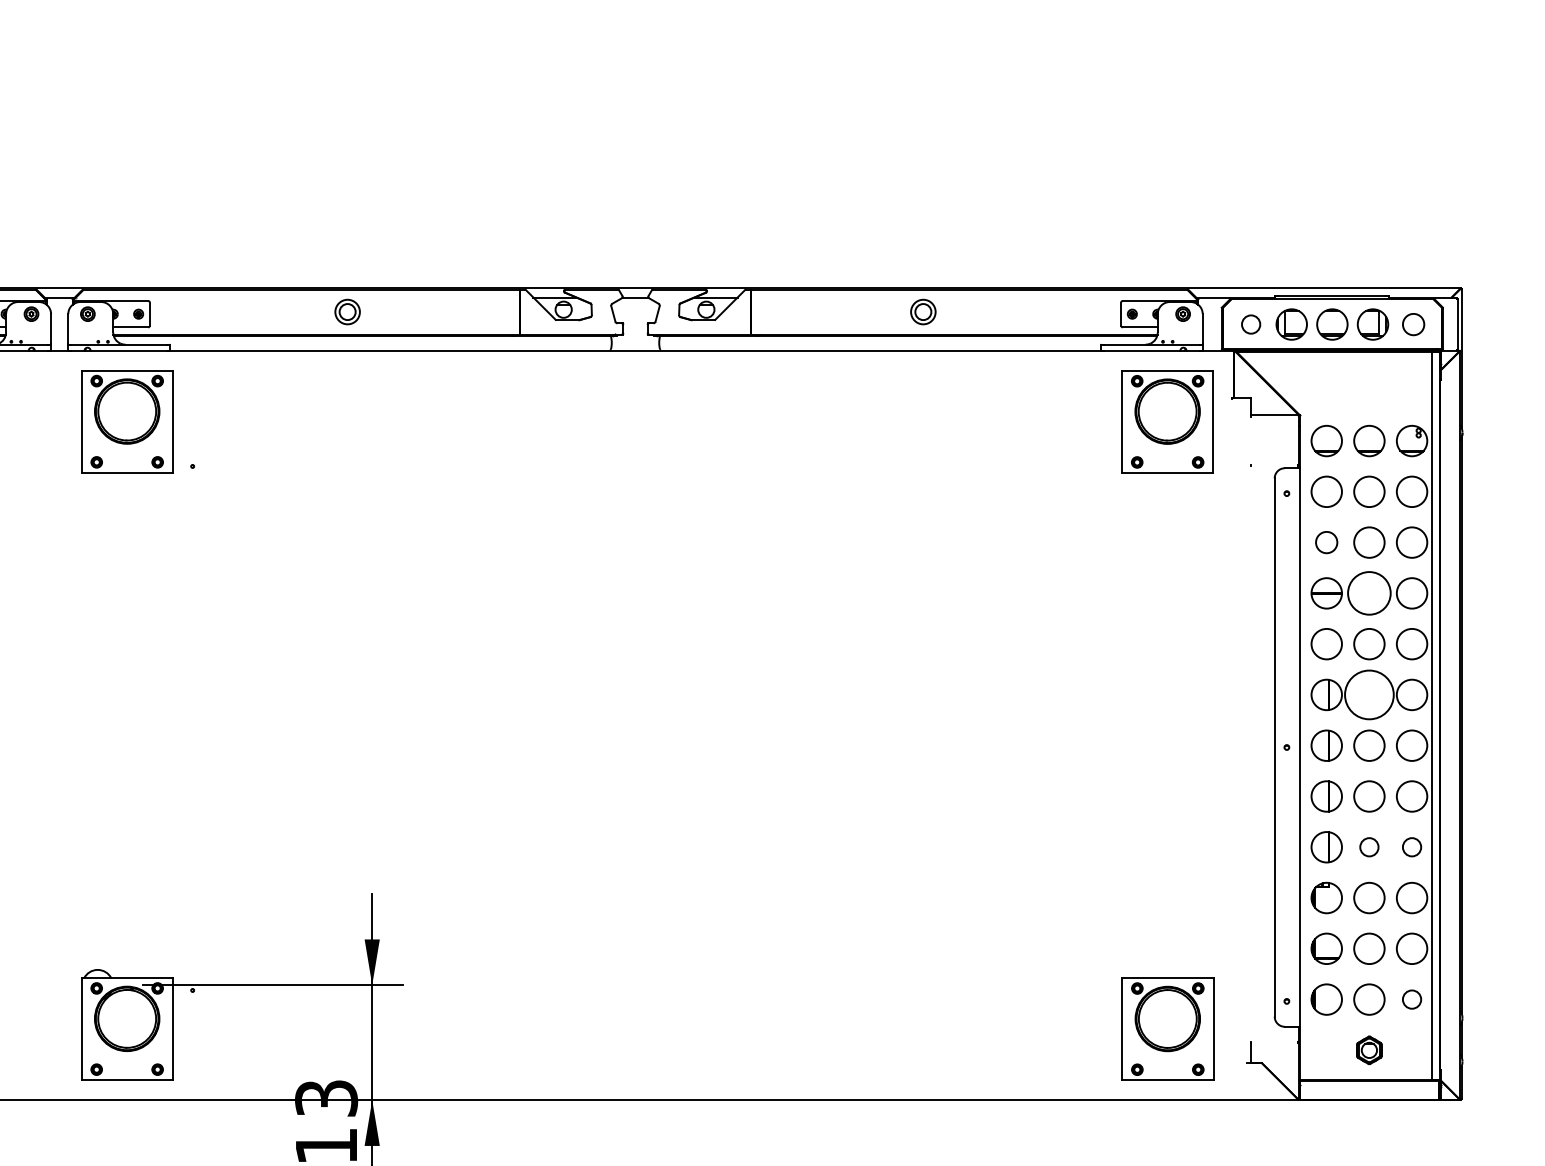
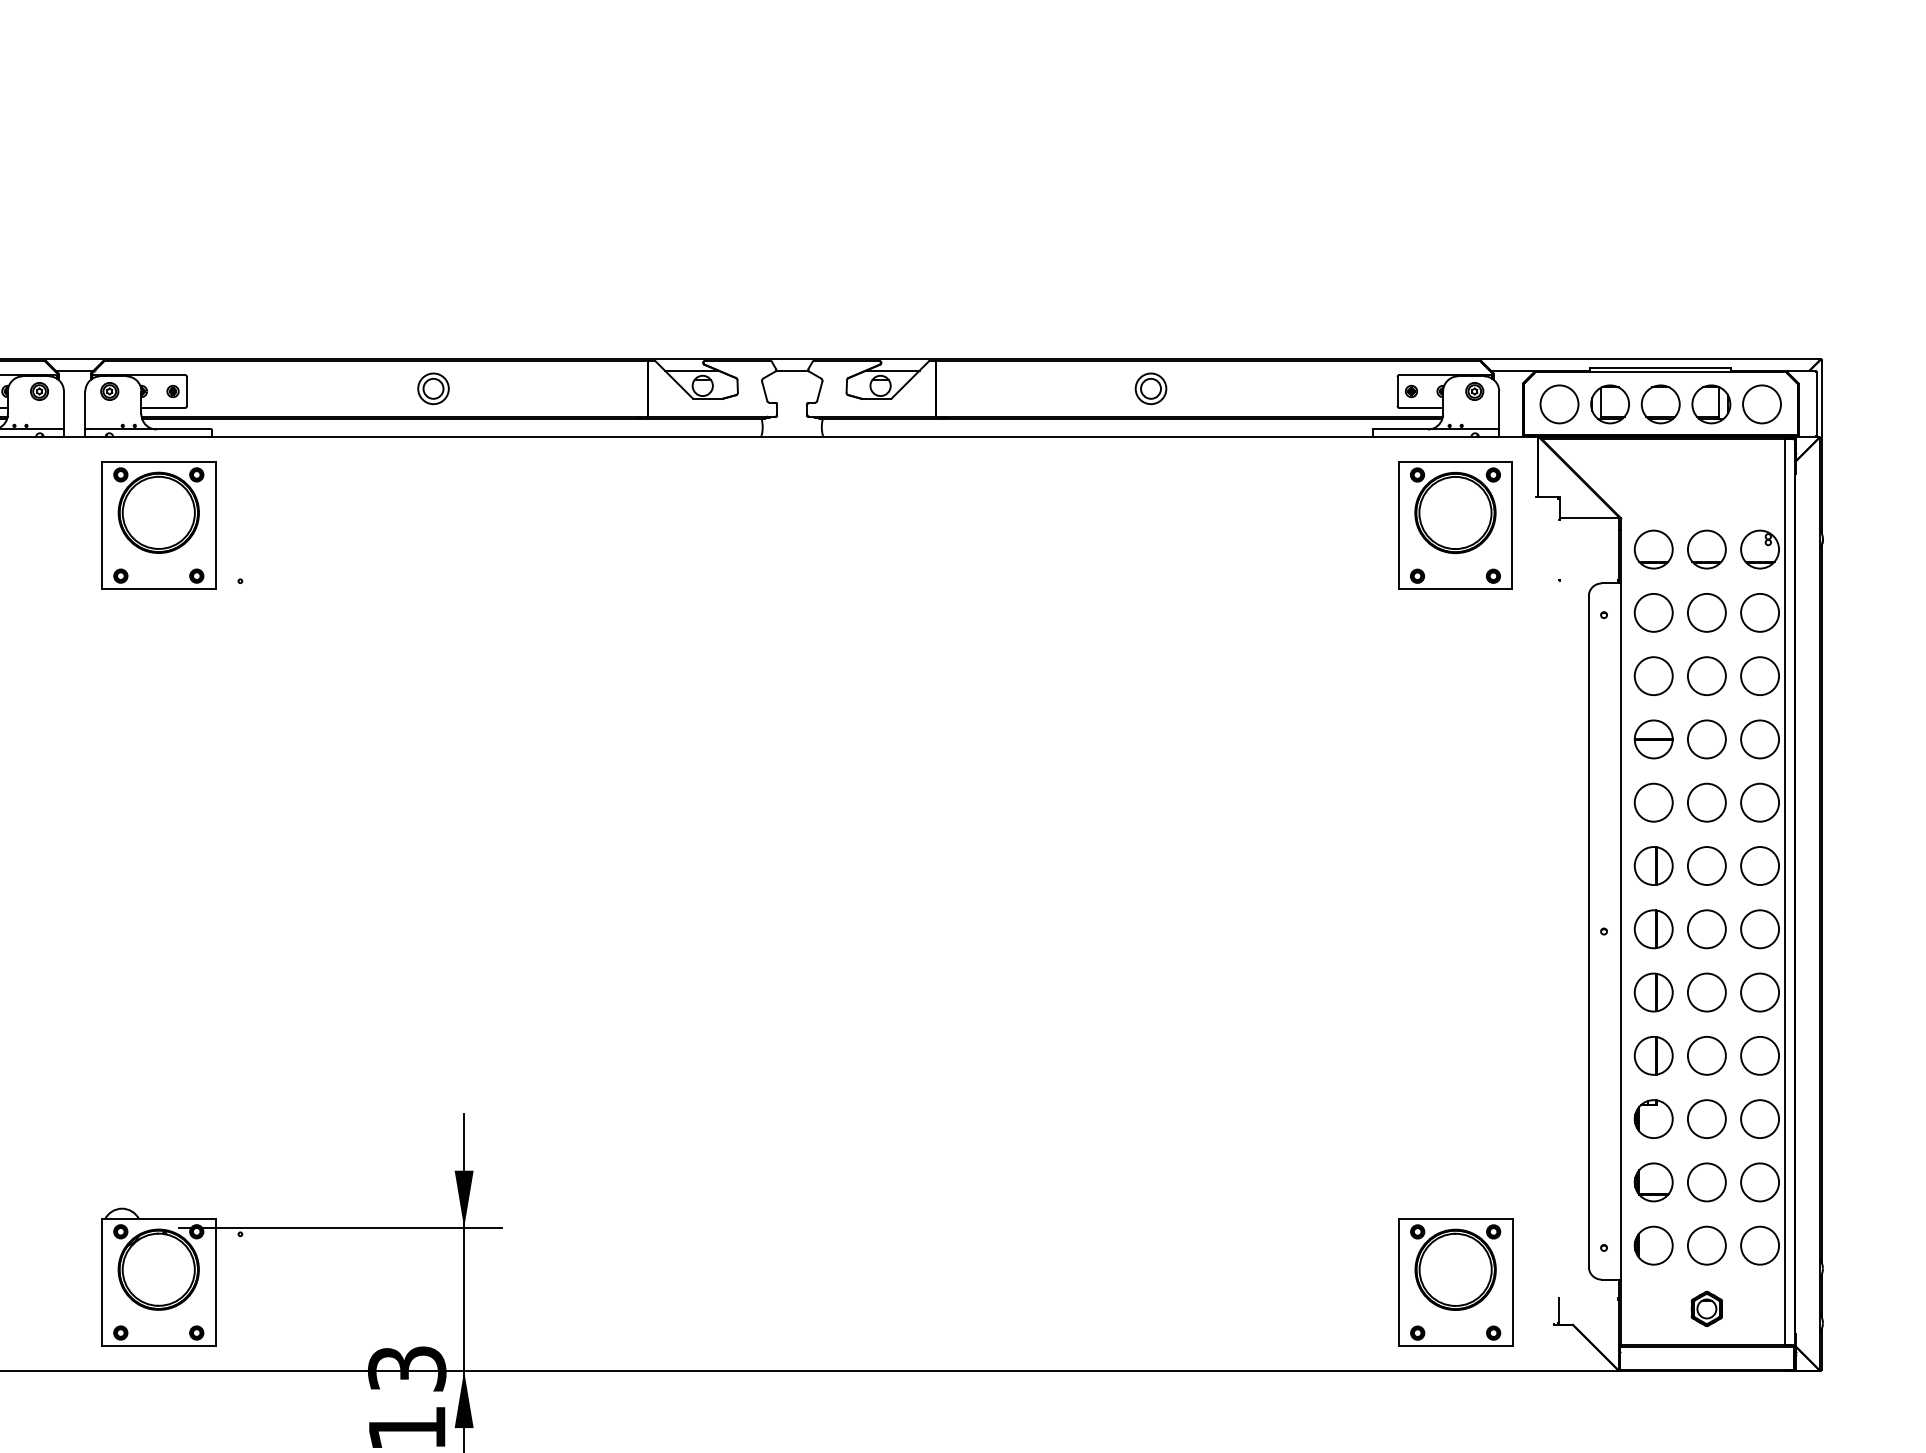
circle: (1251, 324) -> (1559, 404), size x1.67
circle: (1413, 324) -> (1761, 404), size x1.43
circle: (1326, 542) -> (1653, 675), size x1.43
circle: (1369, 593) -> (1706, 739), size x0.71
circle: (1369, 695) -> (1706, 866), size x0.62
circle: (1369, 846) -> (1706, 1055), size x1.67
circle: (1412, 846) -> (1760, 1055), size x1.67
circle: (1412, 999) -> (1760, 1245), size x1.67

